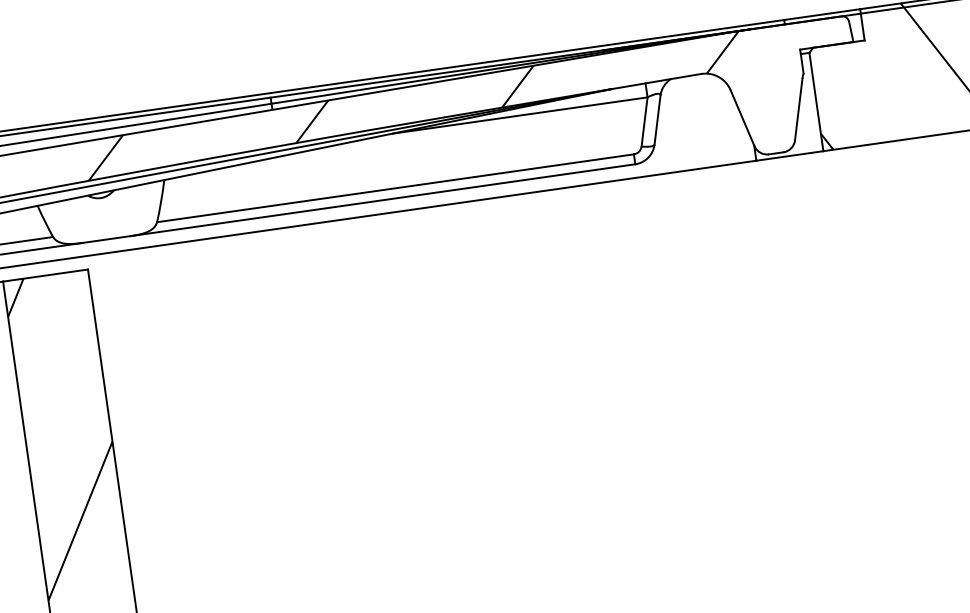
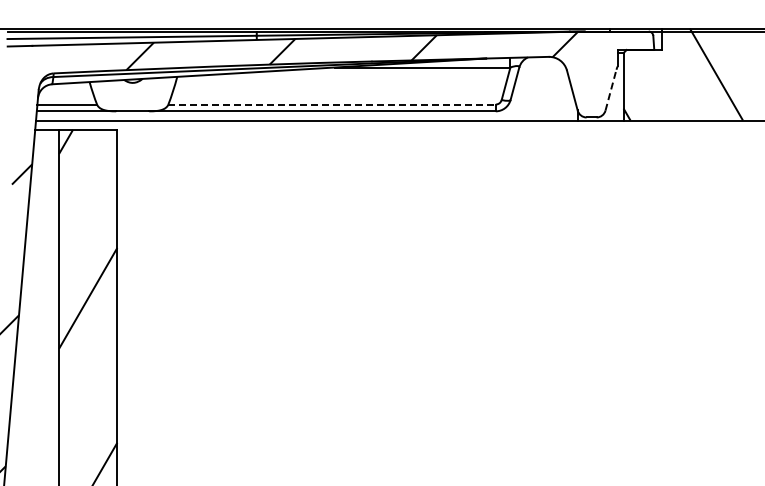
line: (799, 108) -> (611, 89), solid -> dashed
line: (396, 188) -> (332, 104), solid -> dashed

